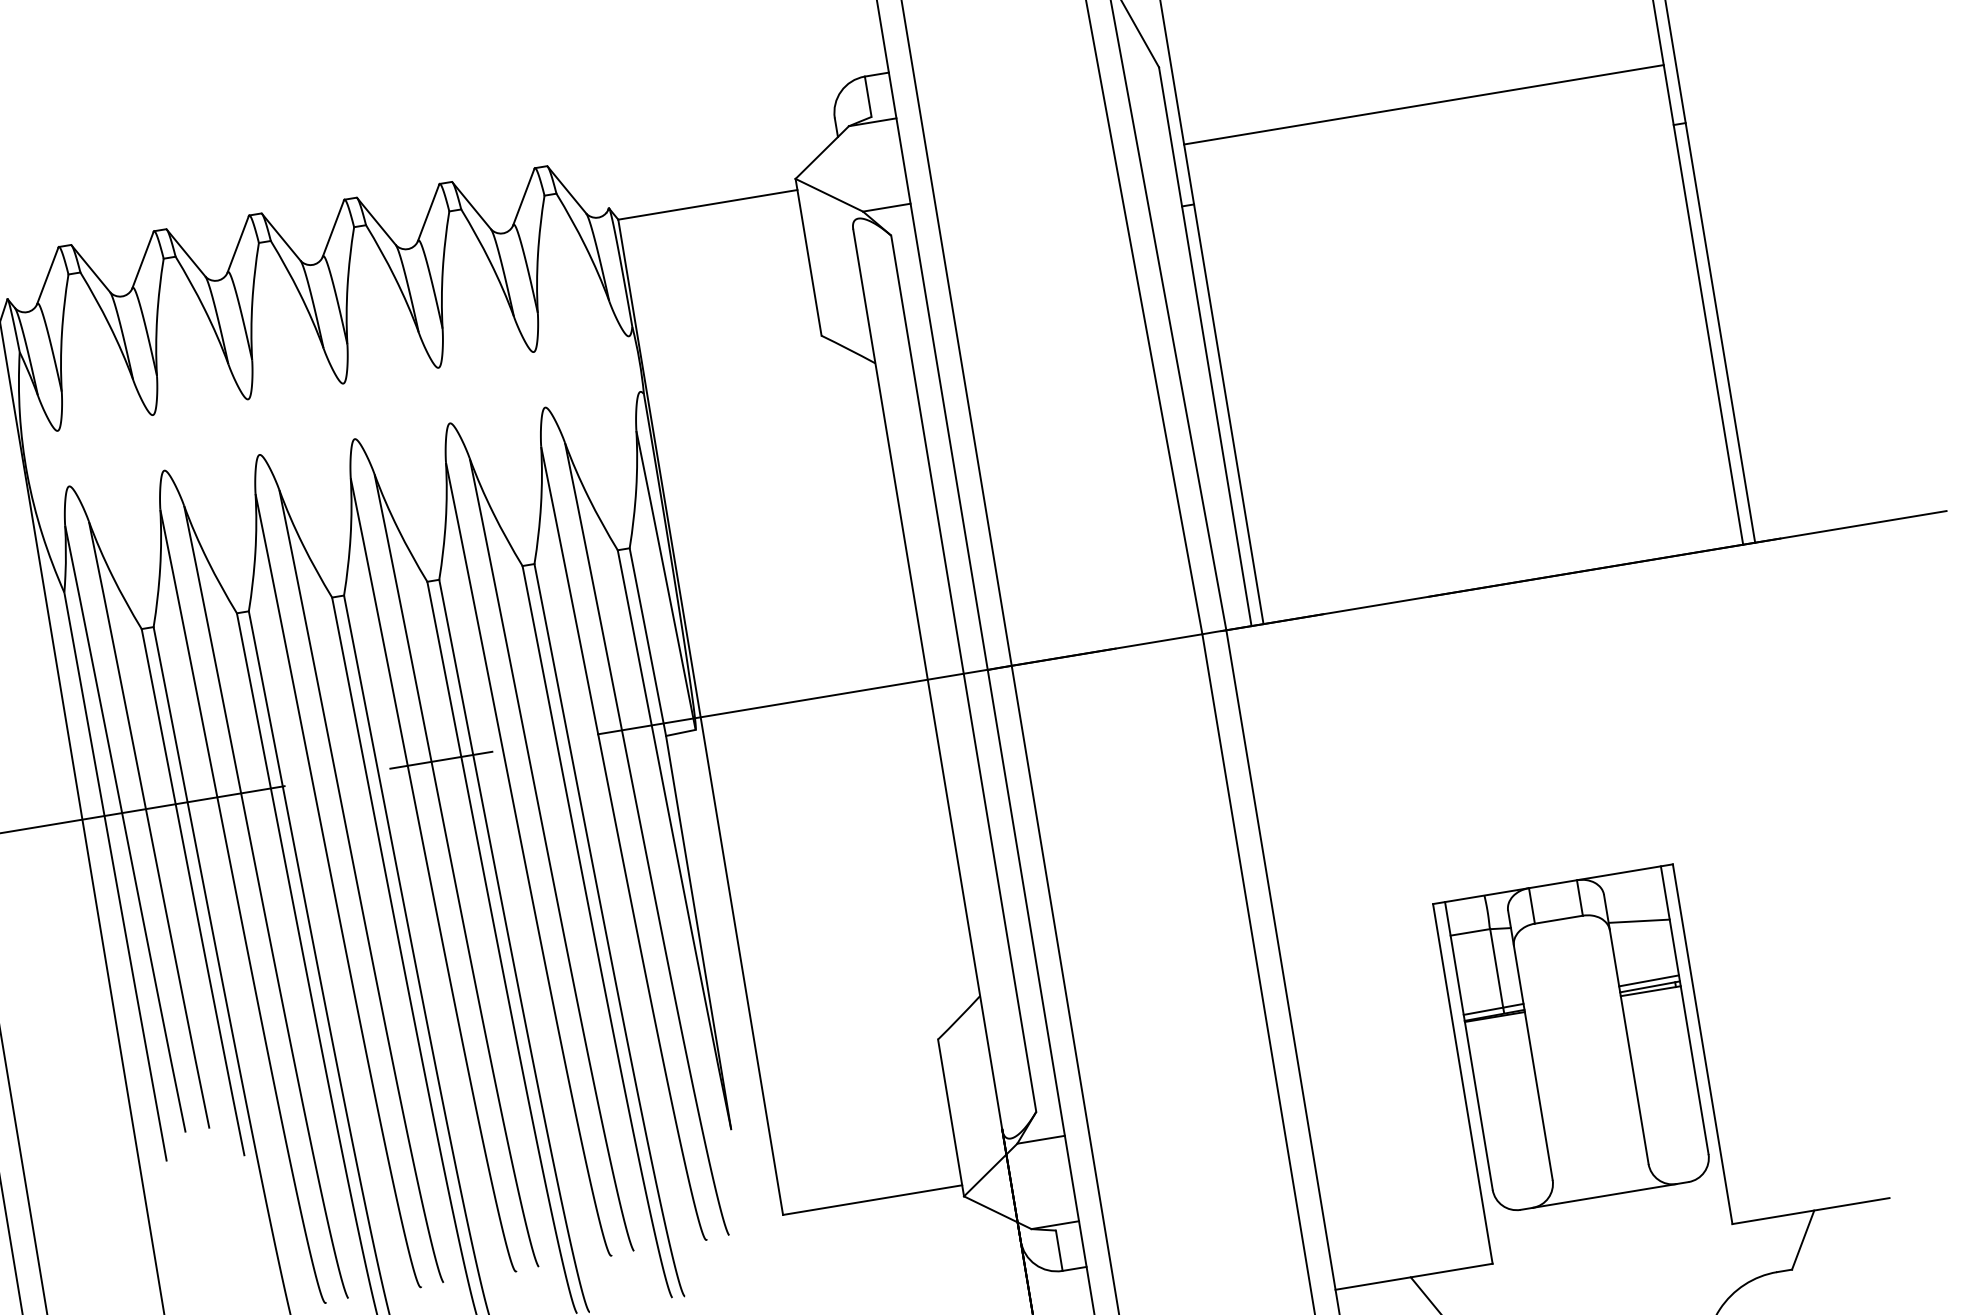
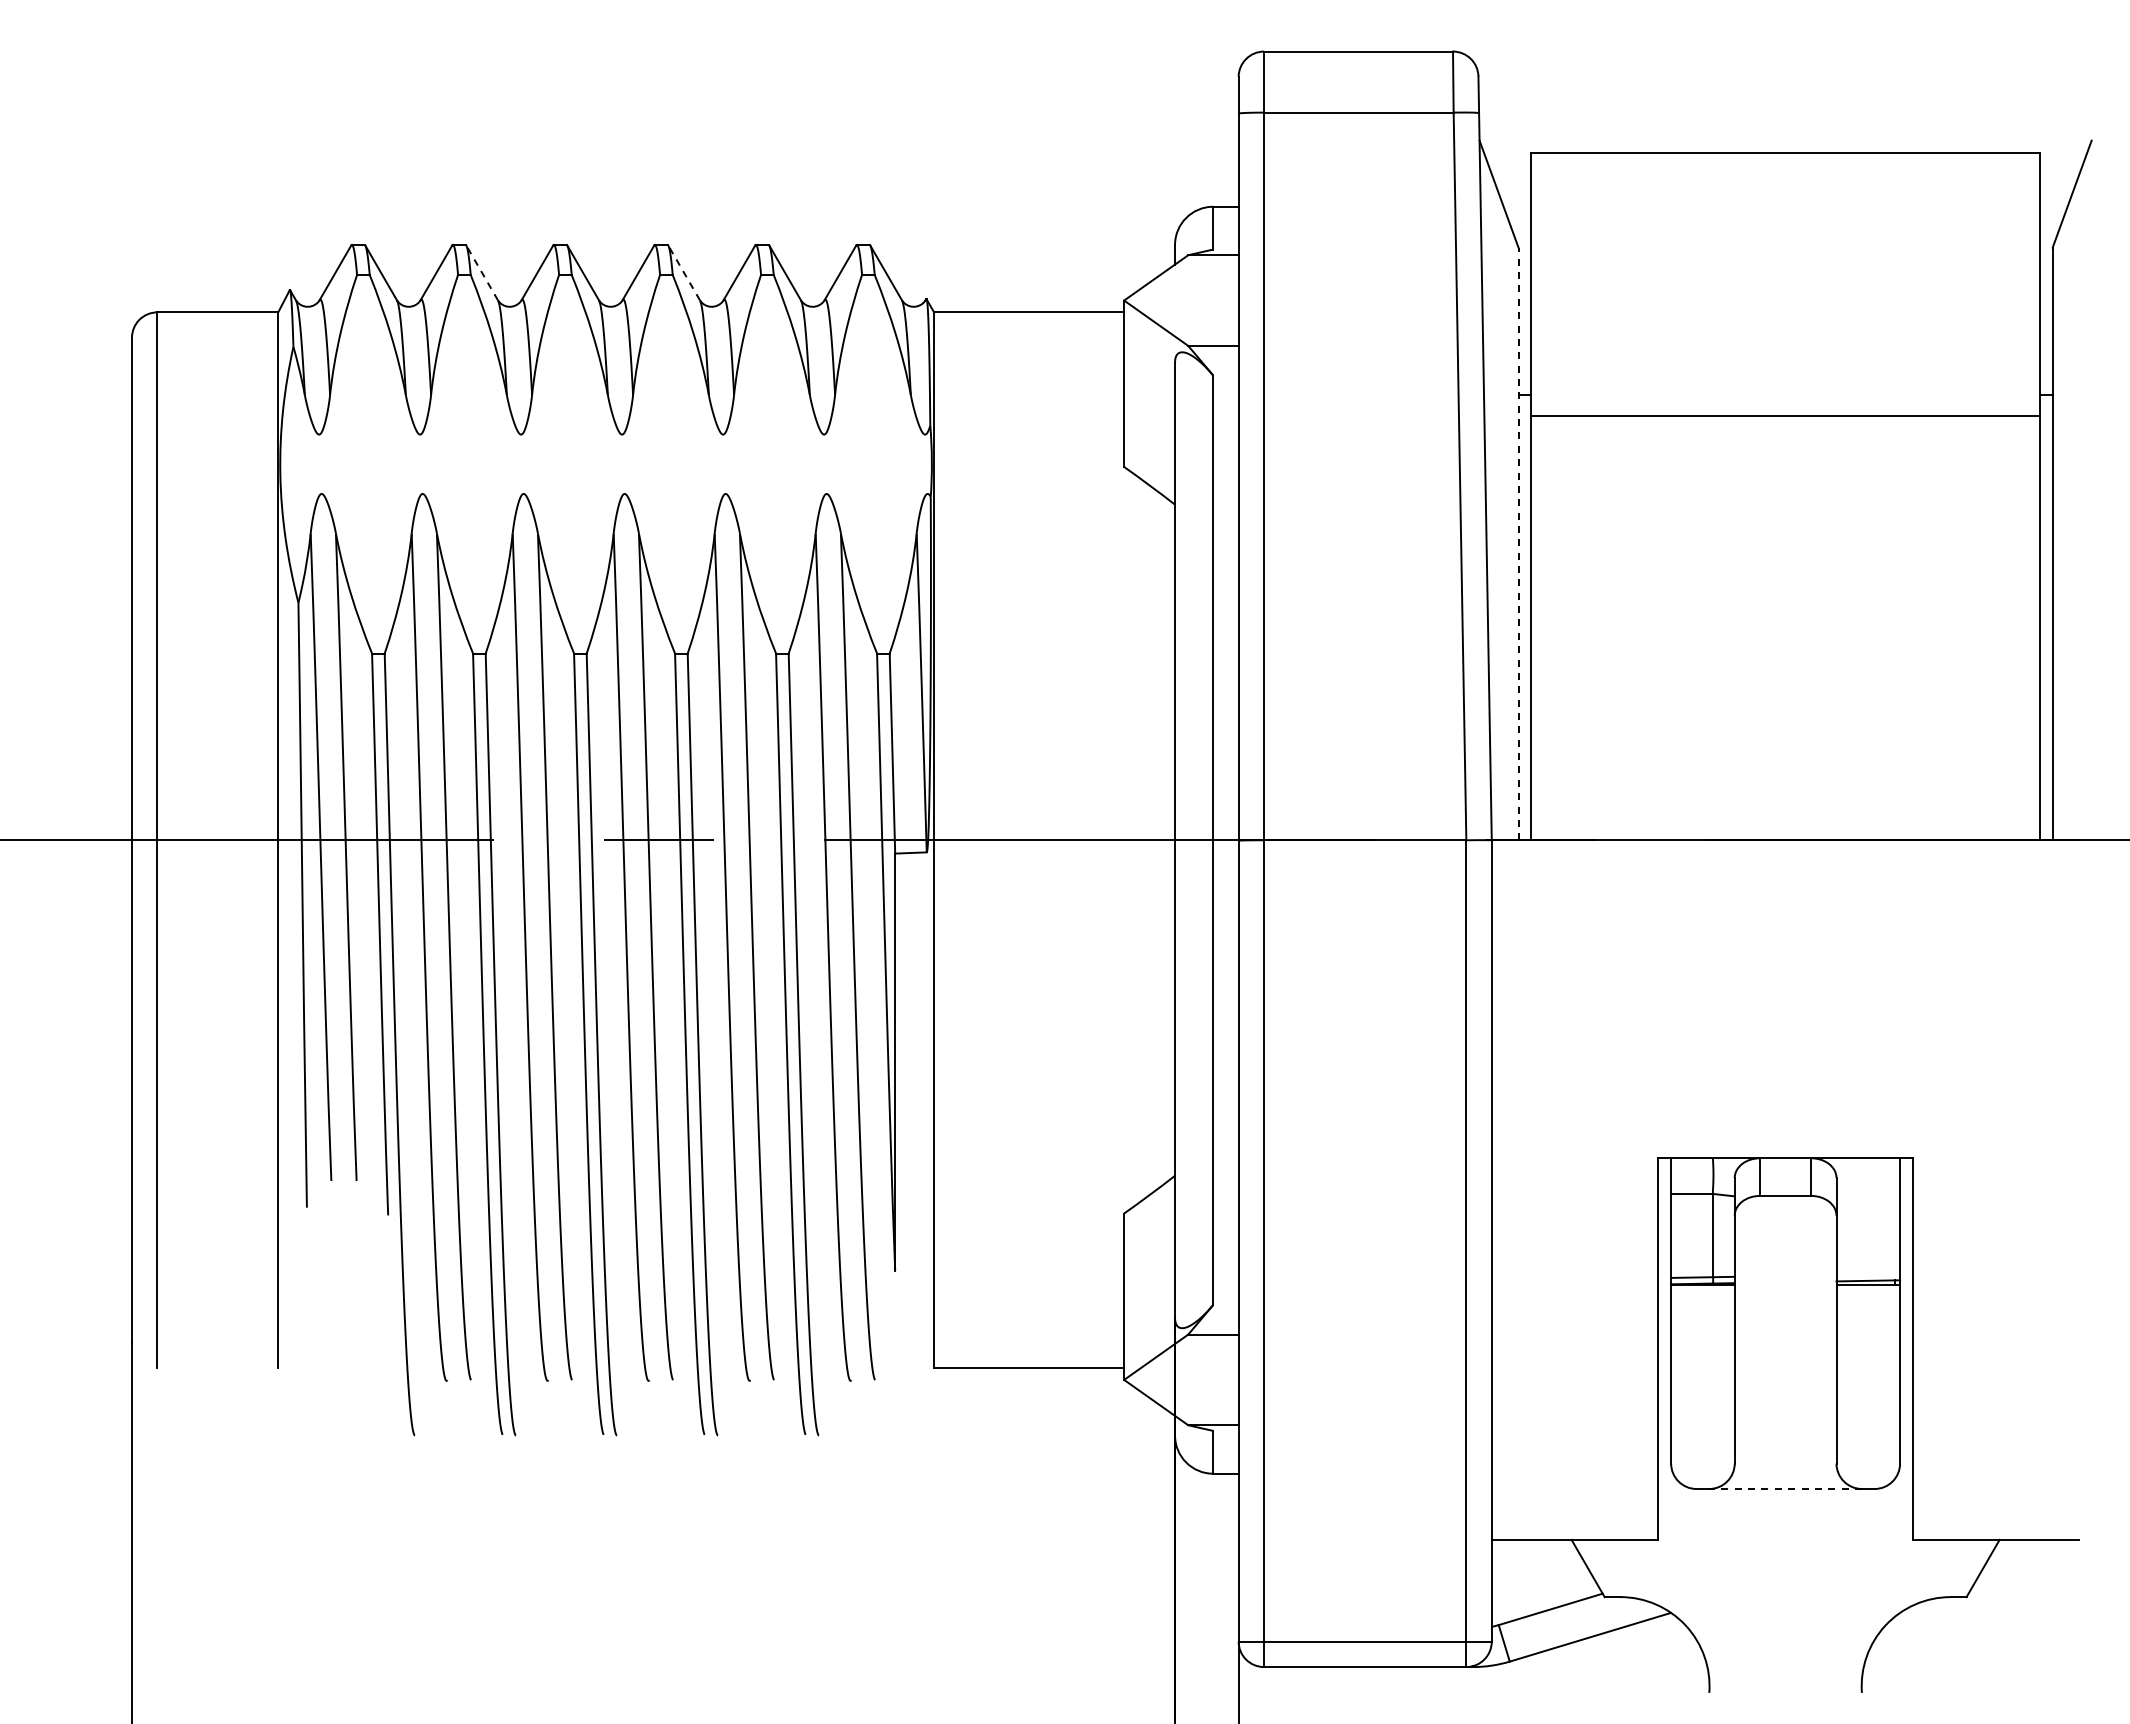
line: (1423, 104) -> (1785, 416), moved
line: (376, 221) -> (684, 272), solid -> dashed
line: (186, 252) -> (482, 272), solid -> dashed
line: (1205, 346) -> (1518, 543), solid -> dashed
line: (1639, 920) -> (1868, 1210), removed
line: (1649, 980) -> (1868, 1274), removed
line: (1604, 1195) -> (1785, 1488), solid -> dashed

